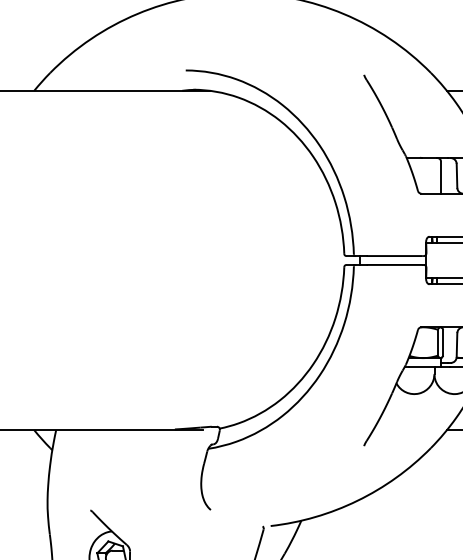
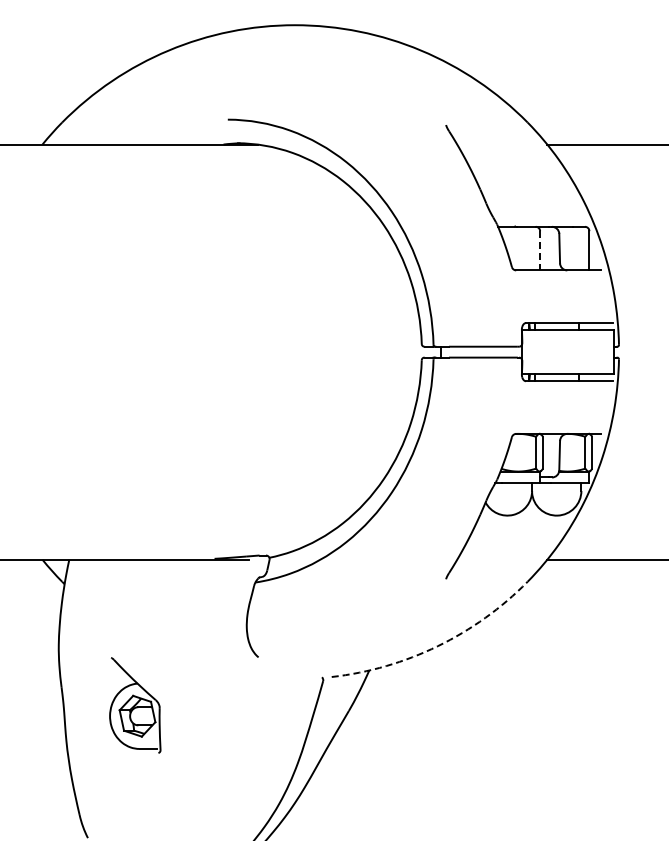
line: (441, 177) -> (540, 250), solid -> dashed
arc: (357, 501) -> (437, 646), solid -> dashed

